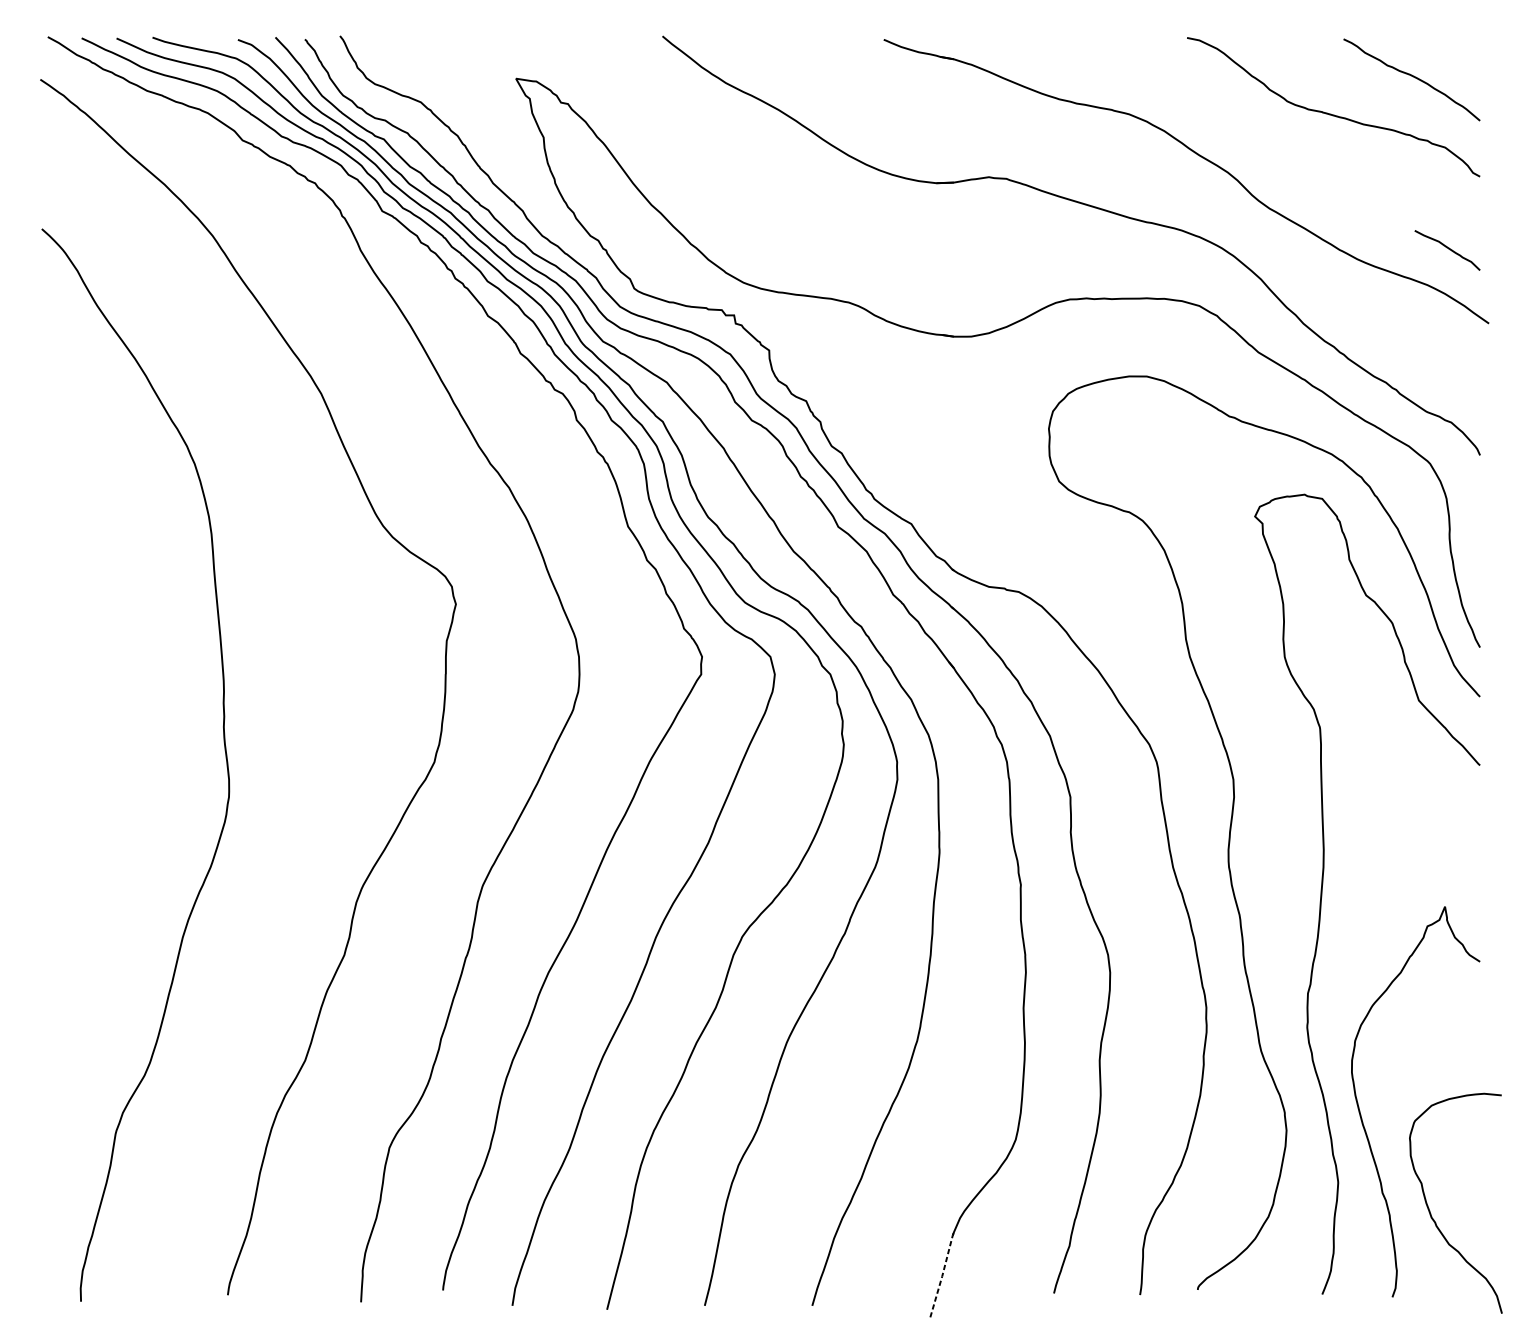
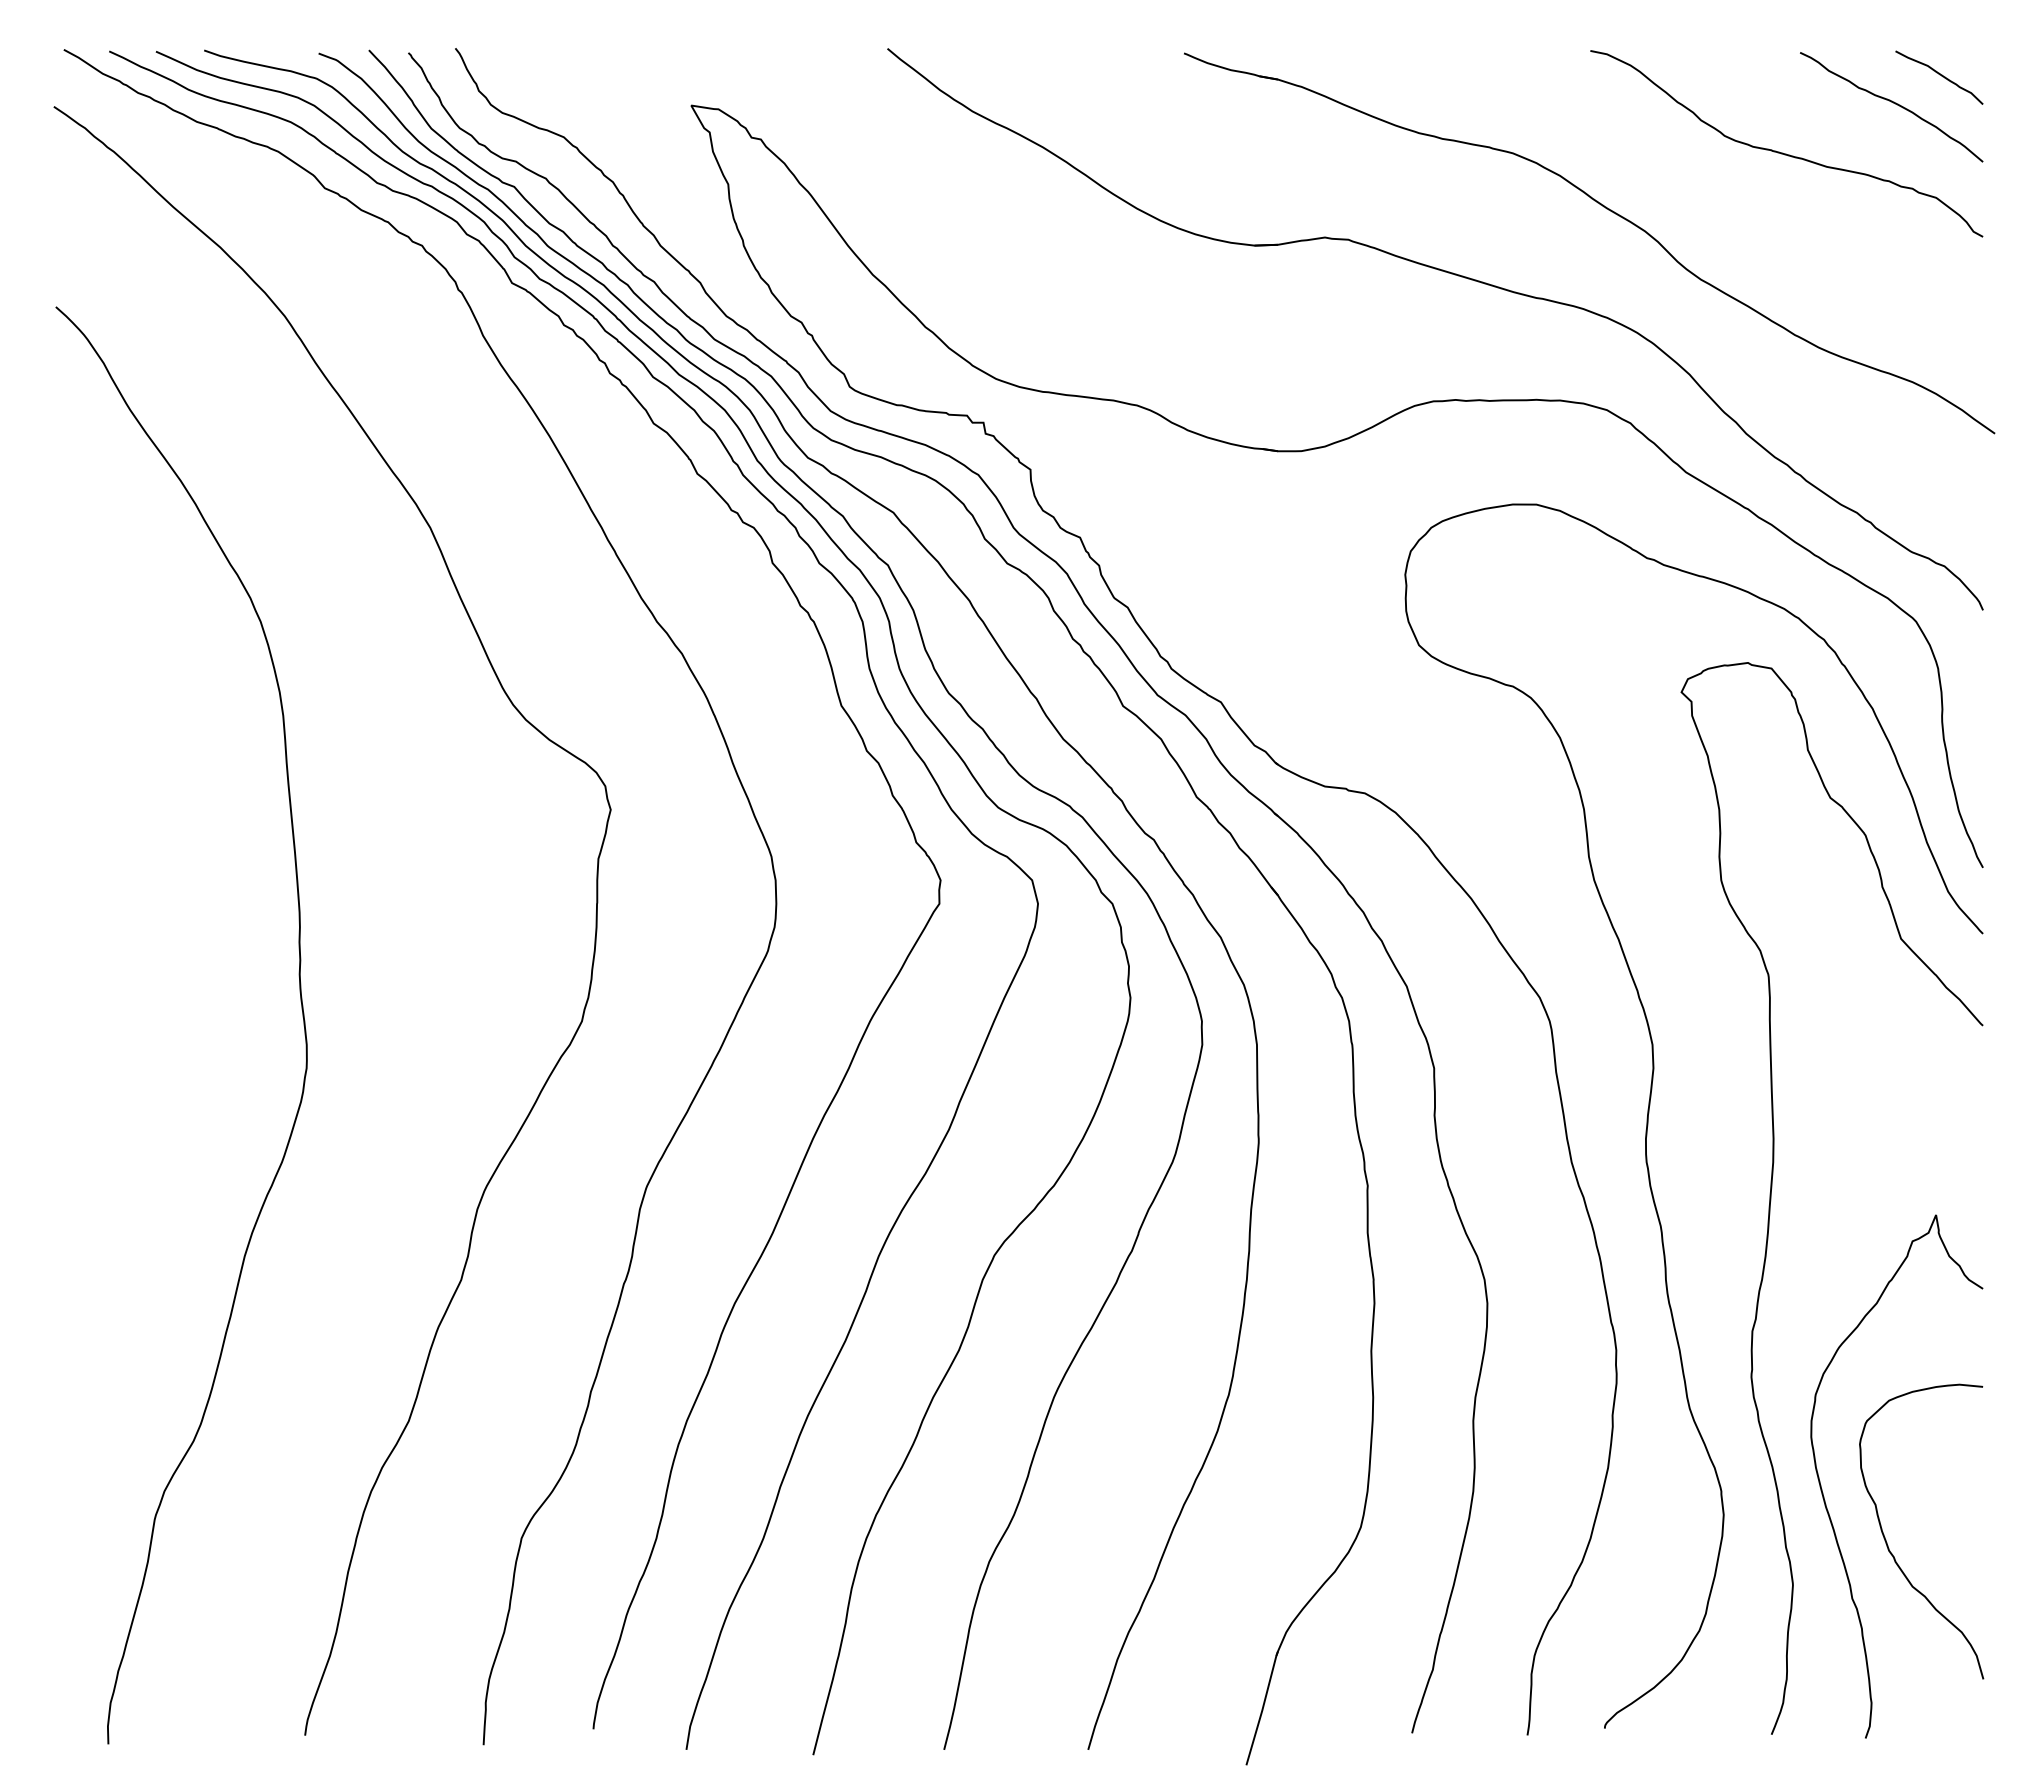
curve: (1447, 248) -> (1939, 75), moved
curve: (1430, 1211) -> (1887, 1542), moved
line: (943, 1274) -> (1263, 1707), dashed -> solid

